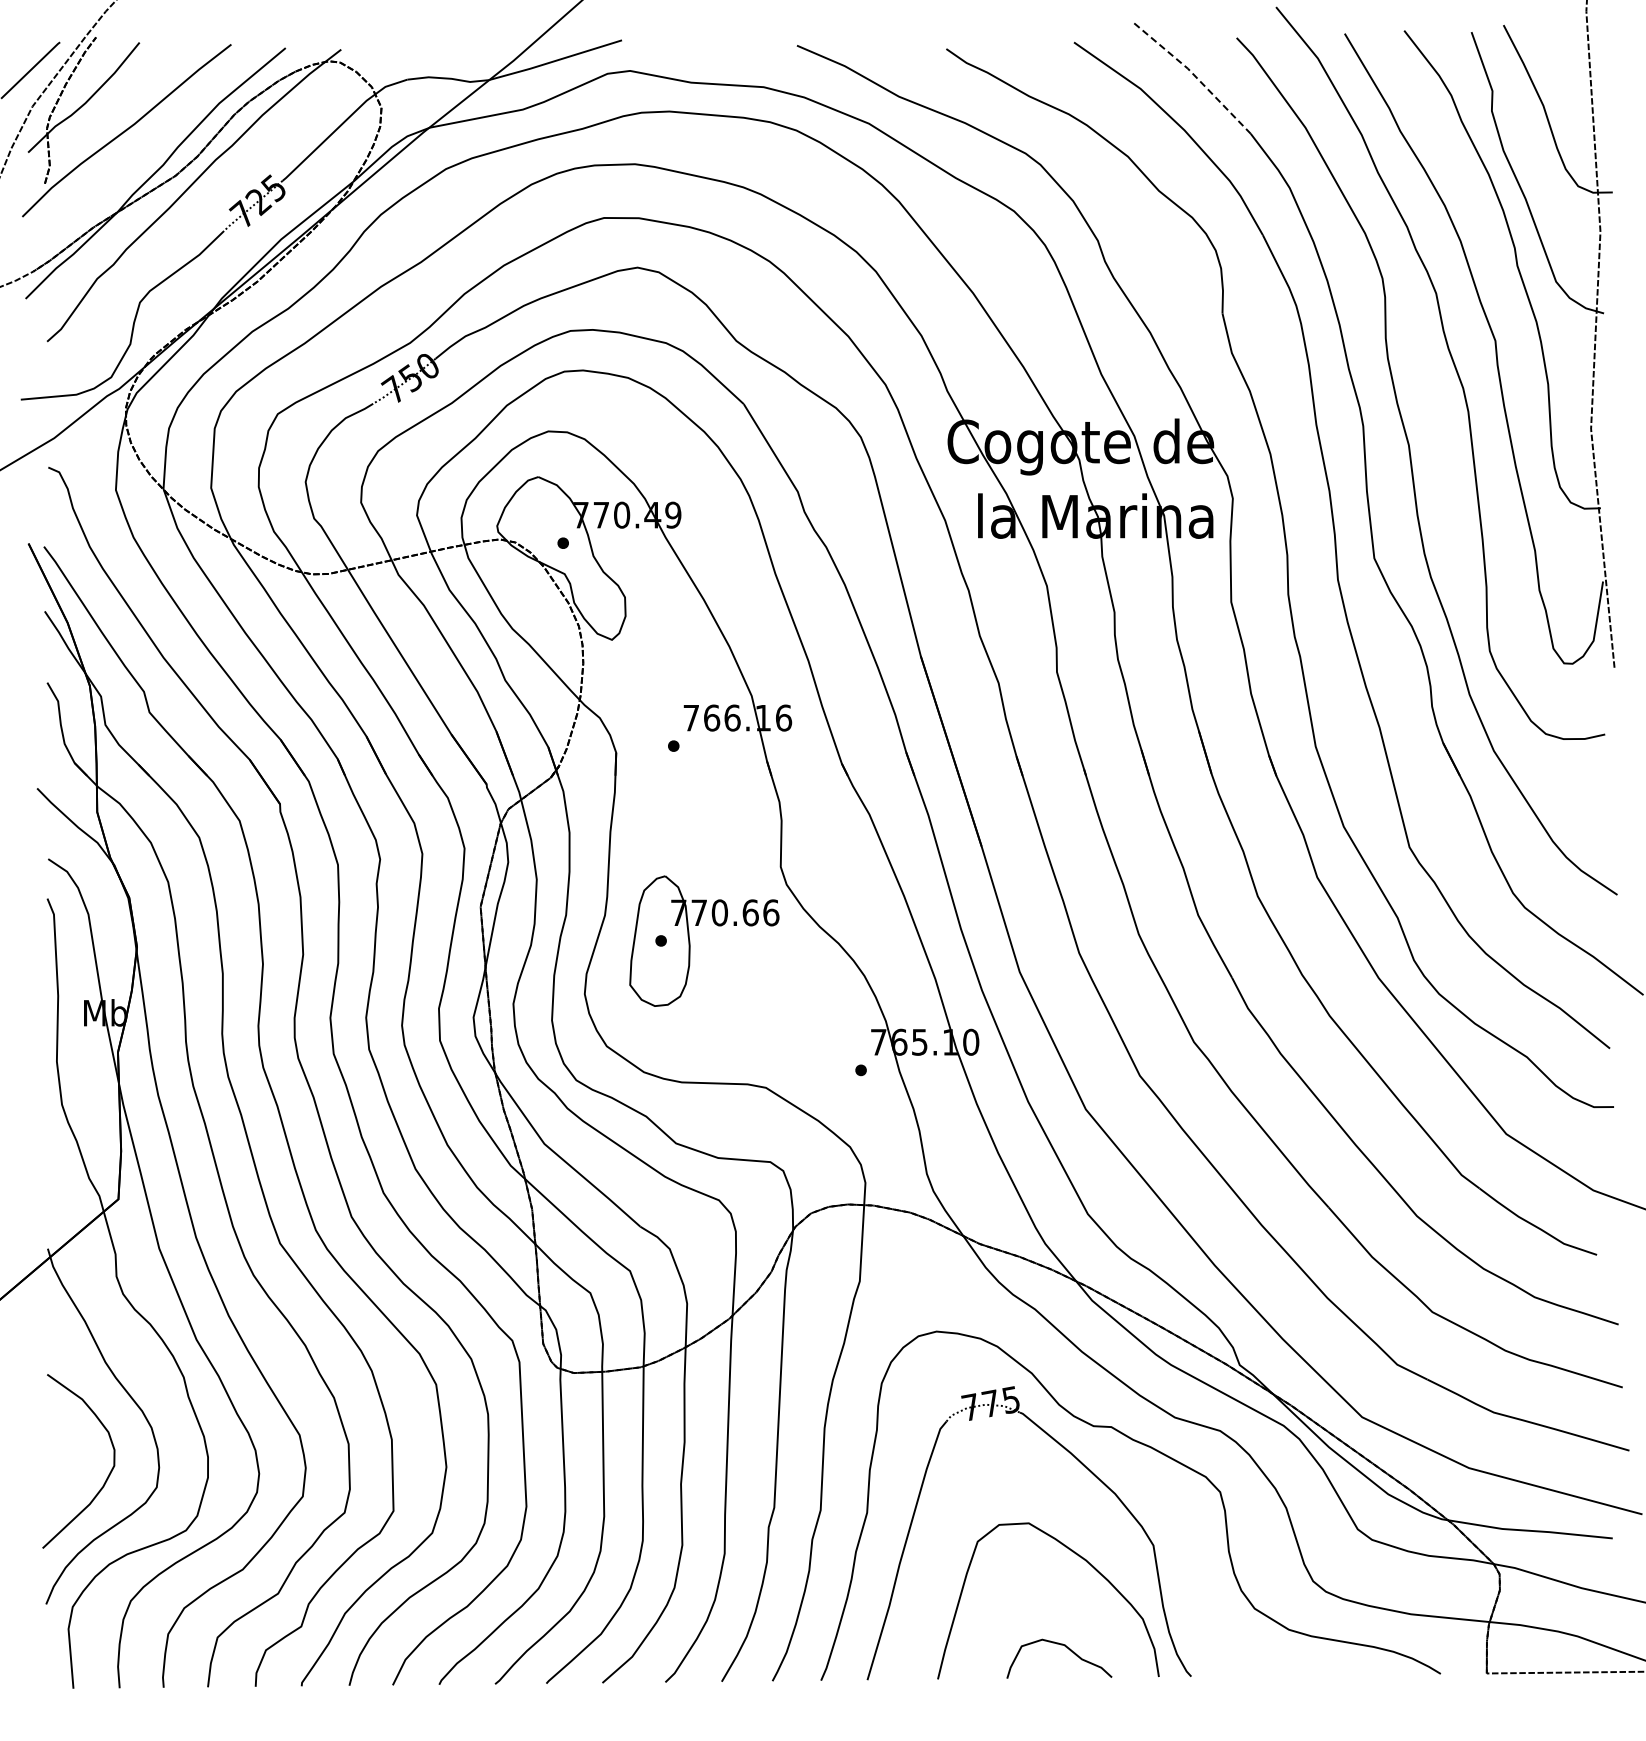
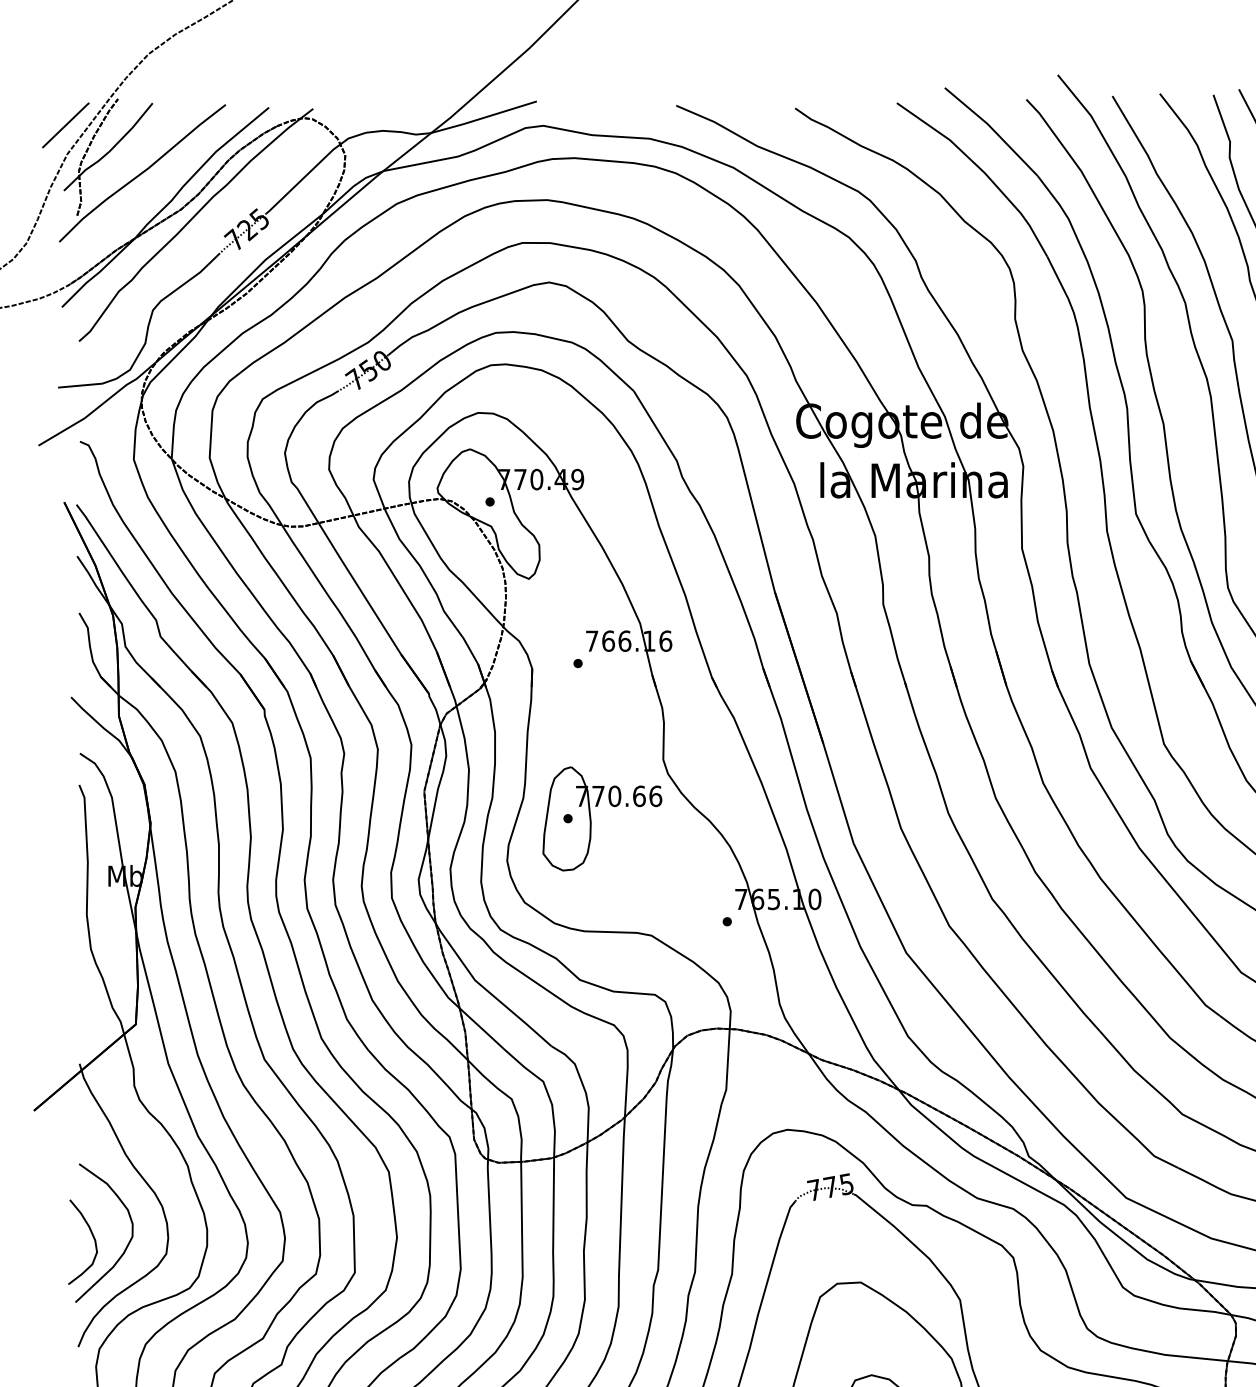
line: (1194, 75) -> (992, 129), dashed -> solid
curve: (64, 1466) -> (92, 1237), added

